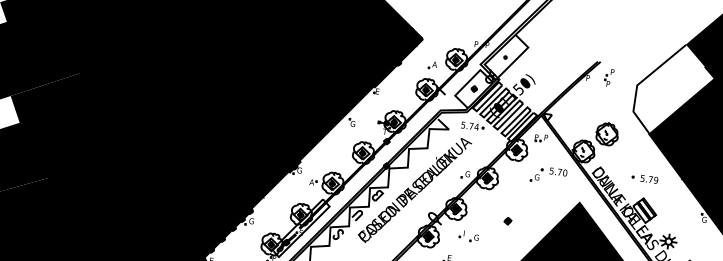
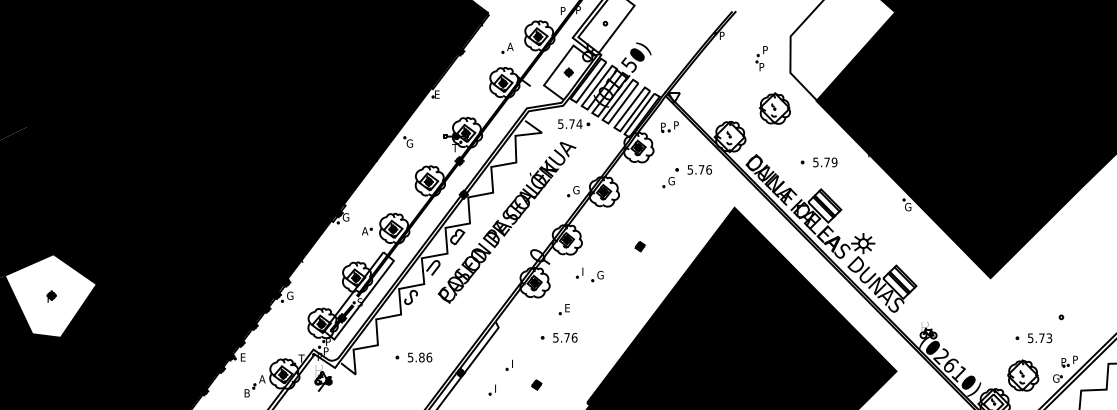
part: (608, 77) -> (761, 58), moved
part: (606, 133) -> (774, 108), moved
text: (564, 172) -> (708, 169), 5.70 -> 5.76
fill: (79, 196) -> (50, 295), removed

